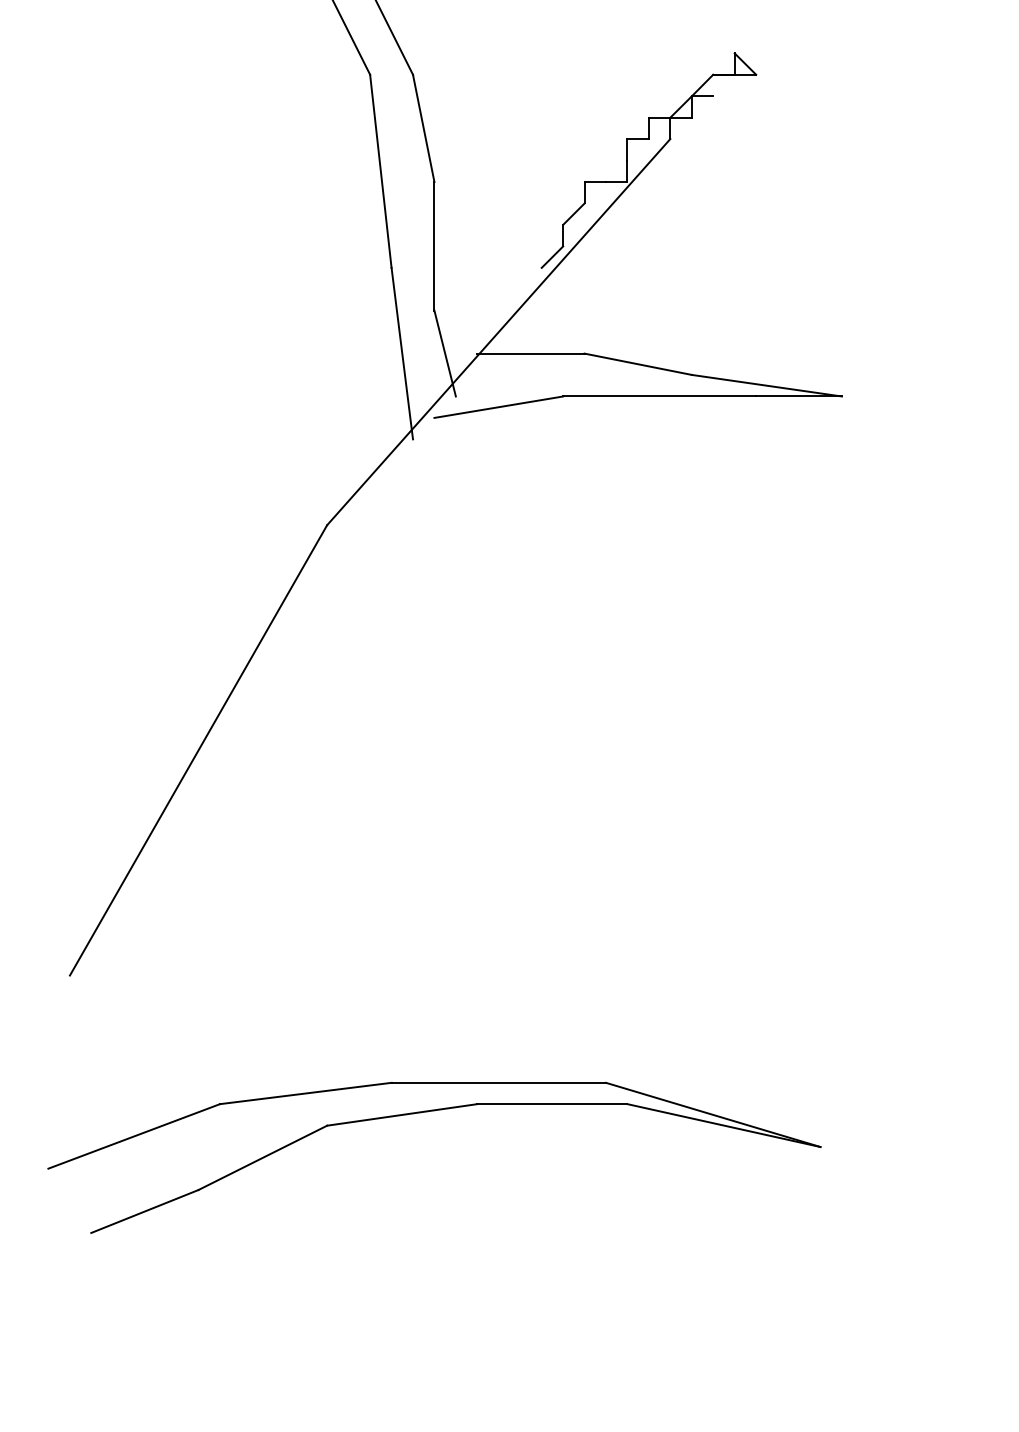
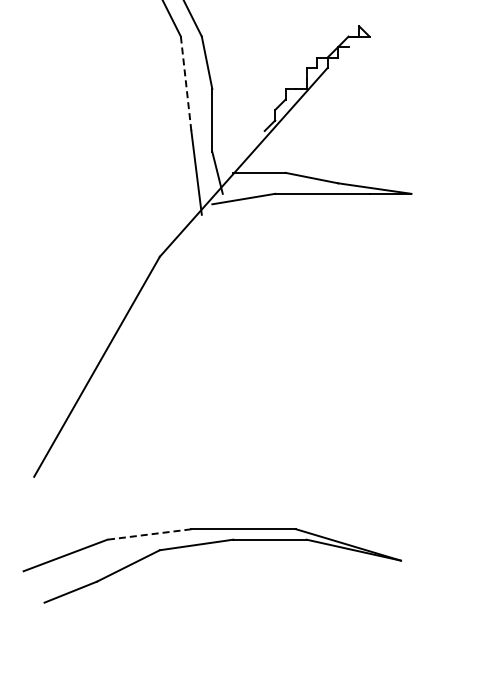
line: (381, 170) -> (186, 83), solid -> dashed
line: (303, 1093) -> (148, 534), solid -> dashed

